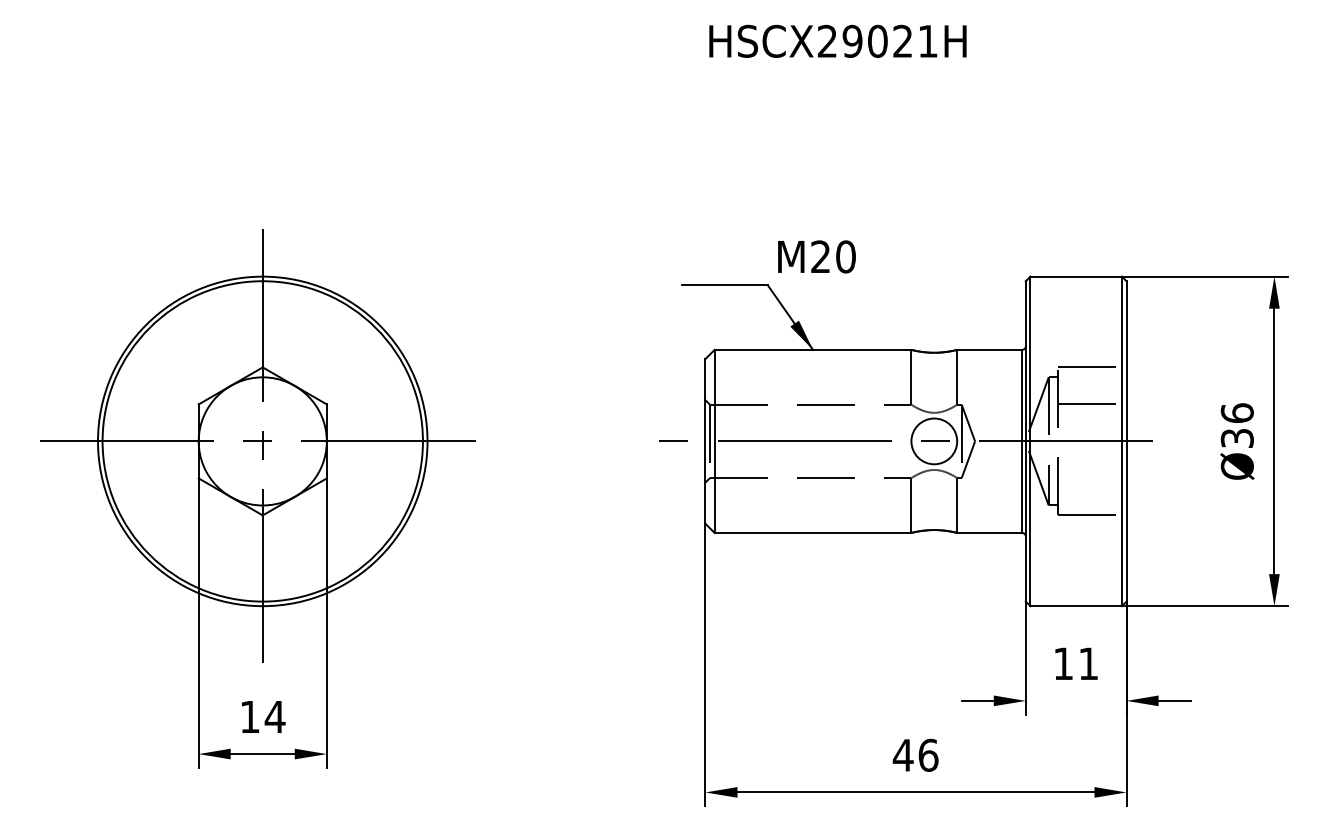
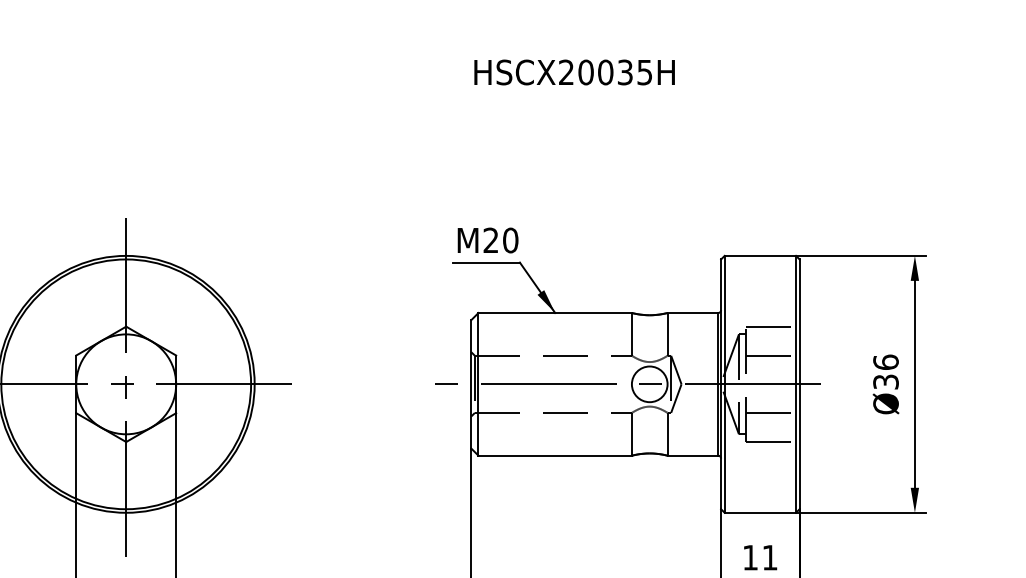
text: (889, 41) -> (614, 72), HSCX29021H -> HSCX20035H
text: (816, 256) -> (487, 240), moved
line: (1091, 478) -> (772, 413), added

